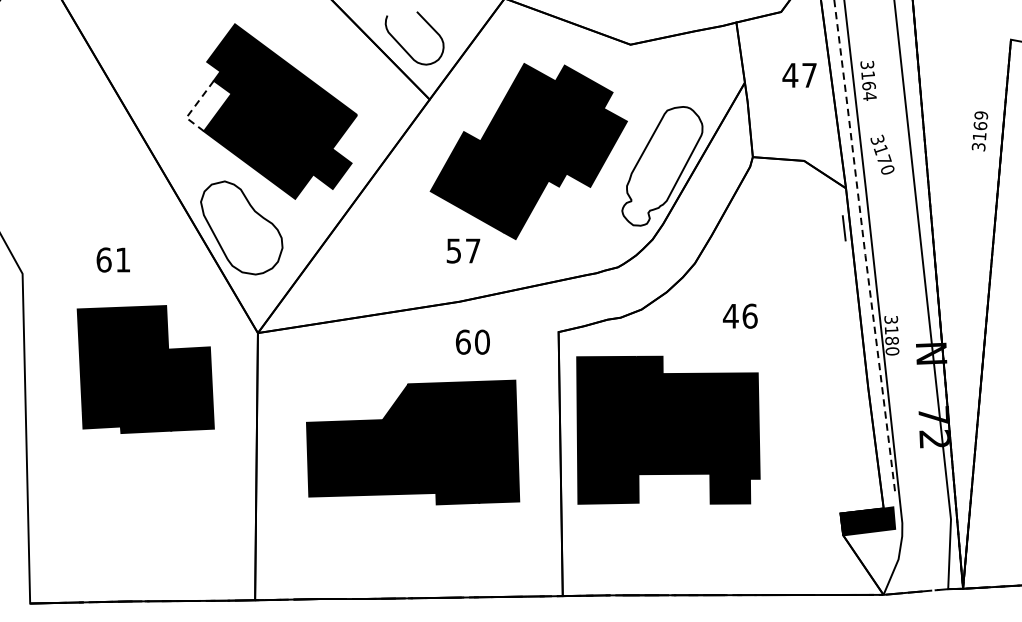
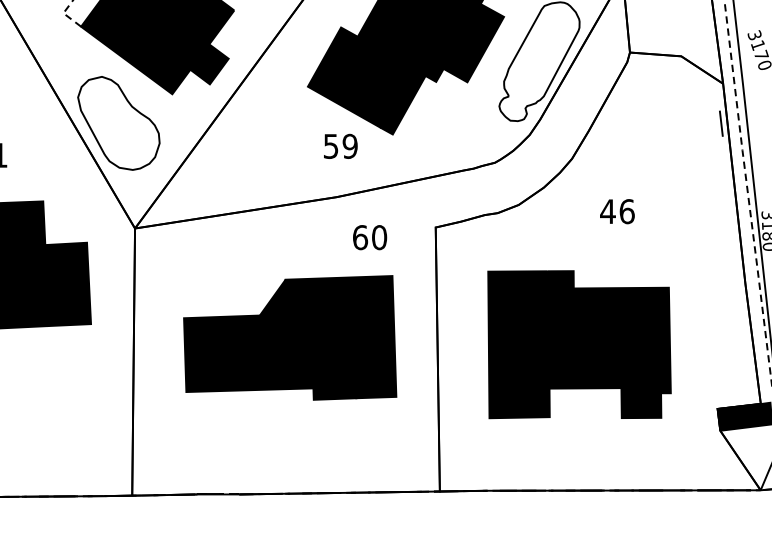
text: (472, 250) -> (349, 145), 57 -> 59
text: (472, 341) -> (369, 236), moved
part: (668, 429) -> (579, 343), moved

